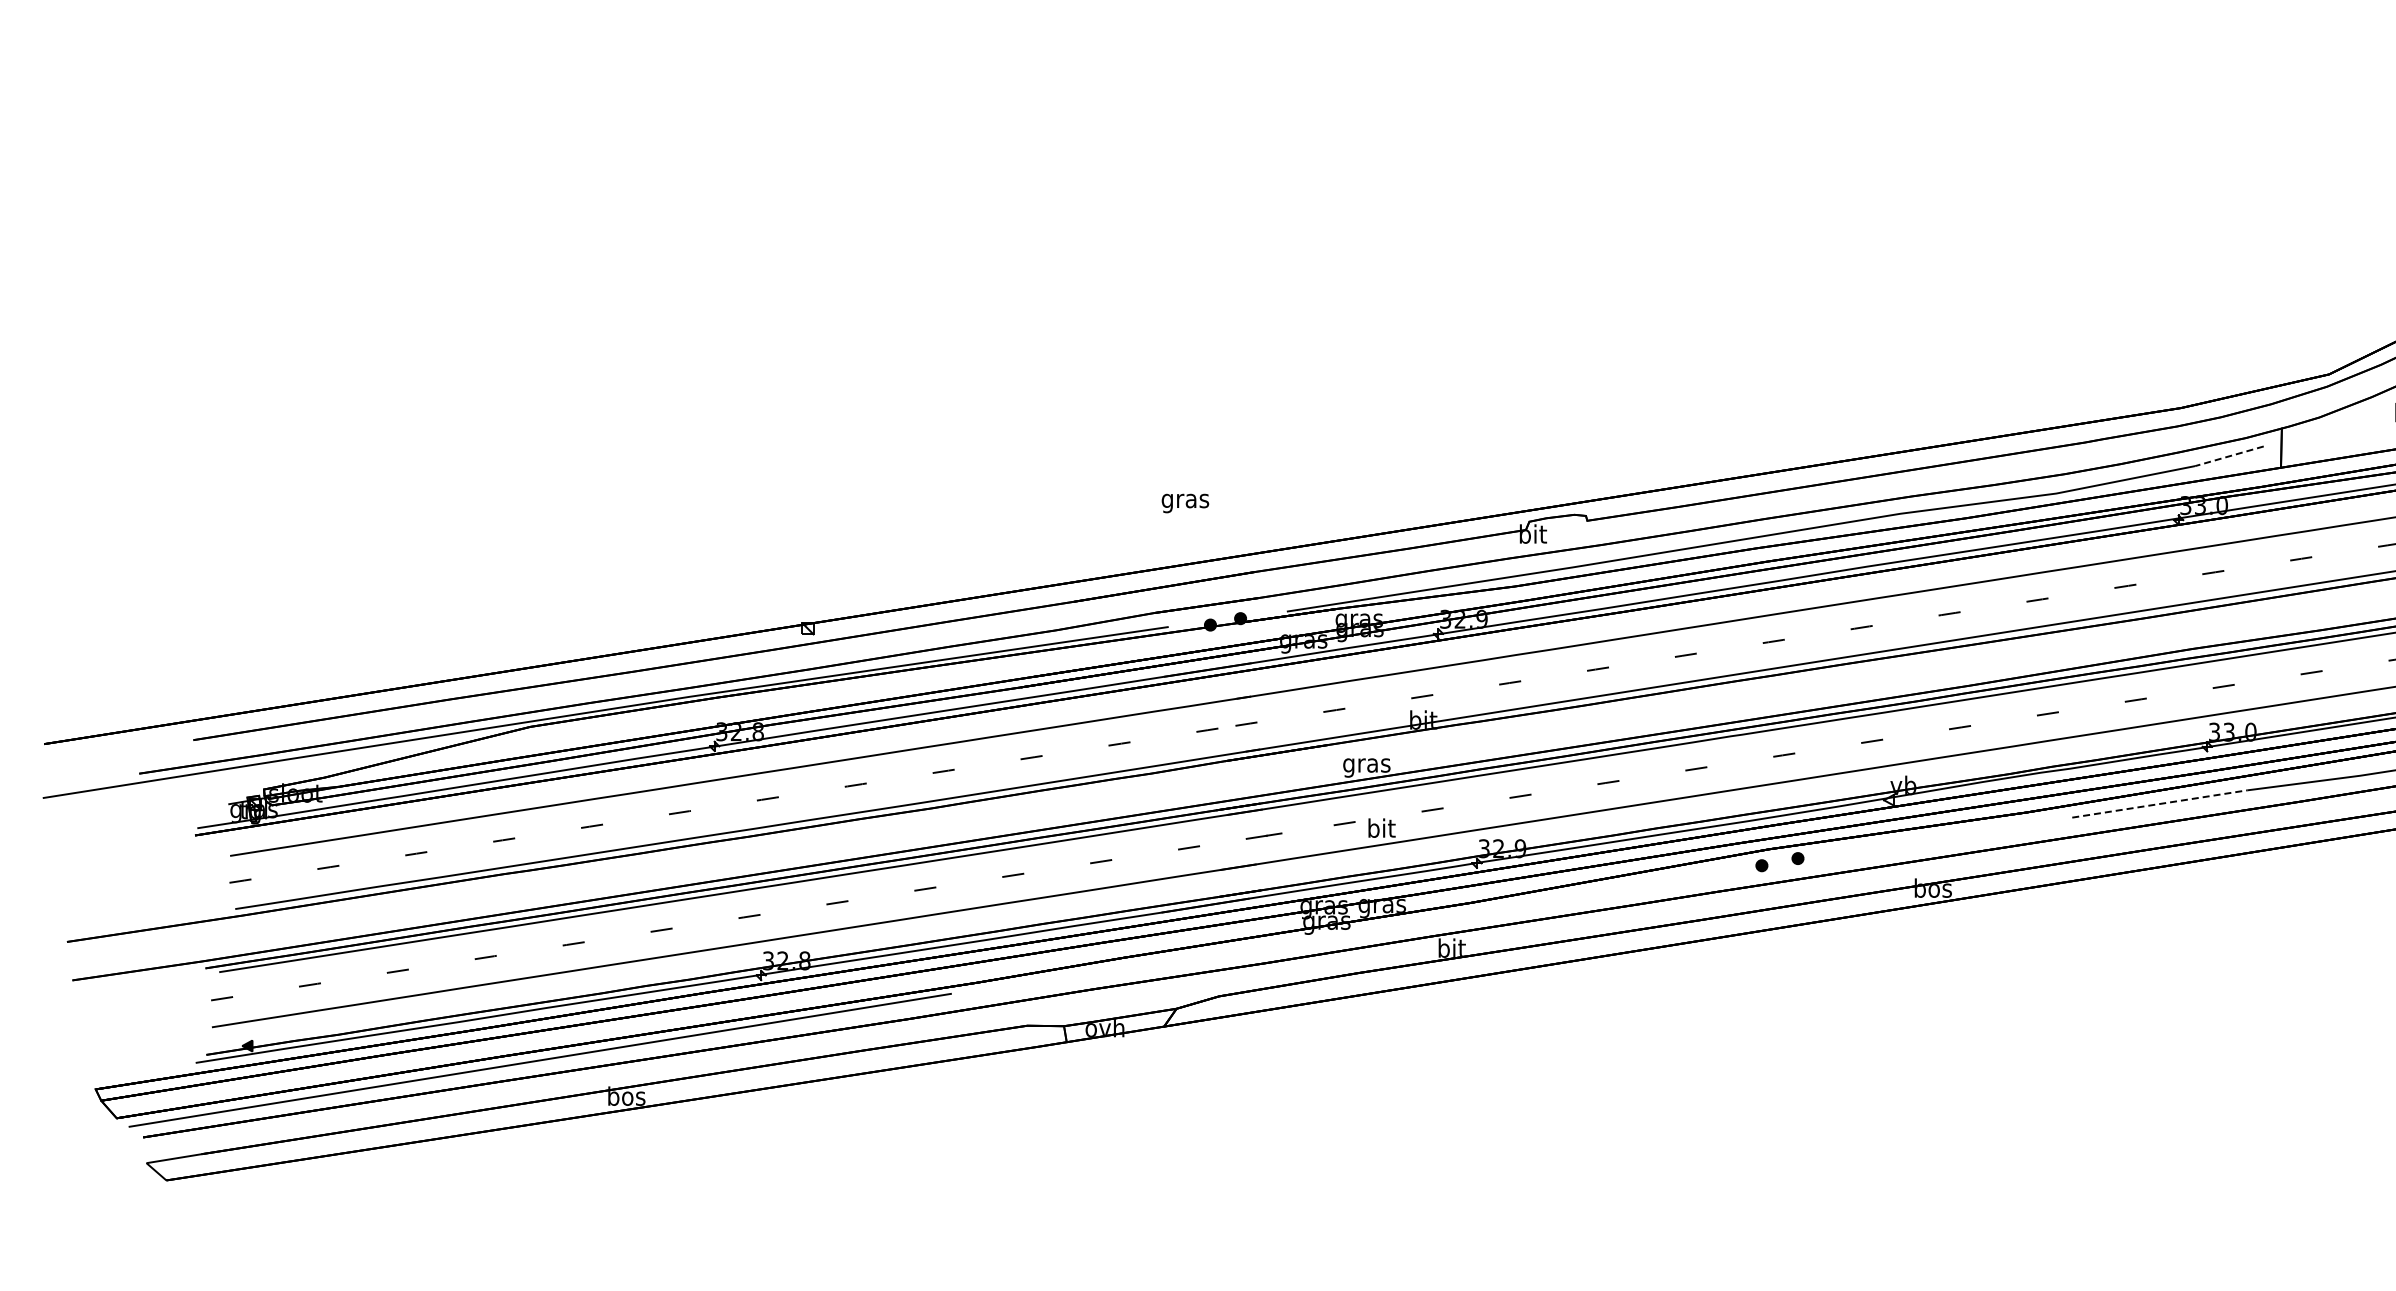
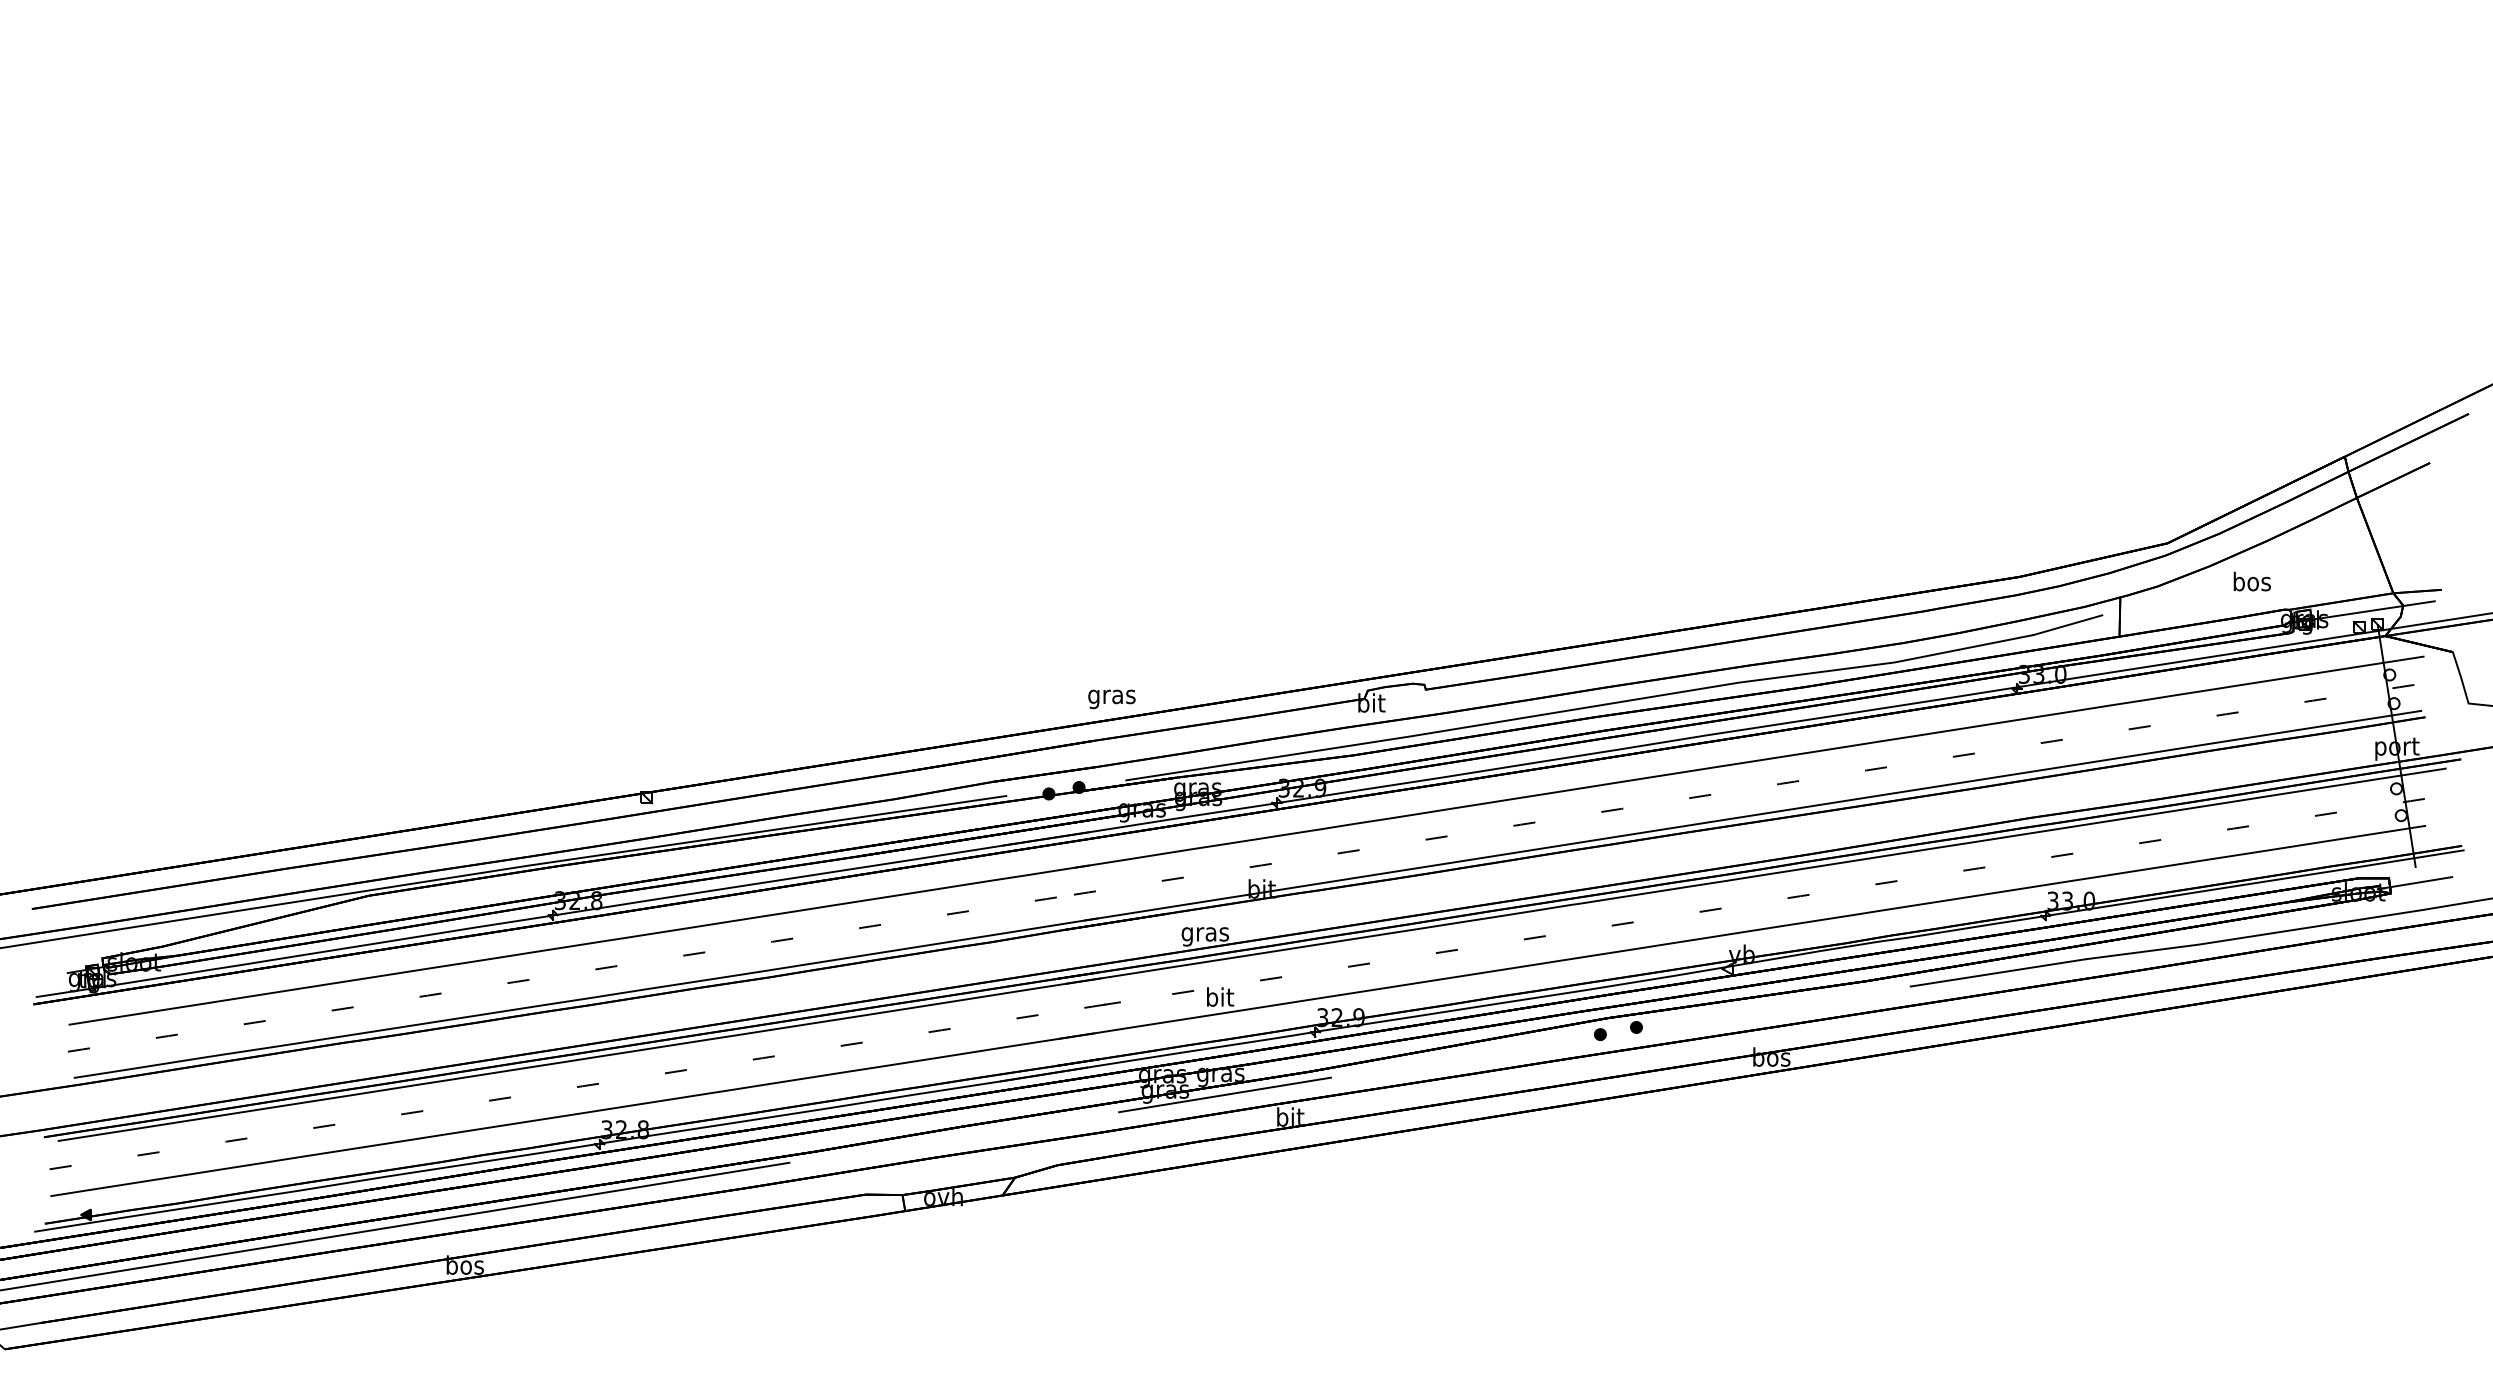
line: (2229, 456) -> (2067, 625), dashed -> solid
text: (1185, 503) -> (1111, 699), moved
line: (2160, 803) -> (1998, 972), dashed -> solid
line: (1386, 925) -> (1224, 1094), added

